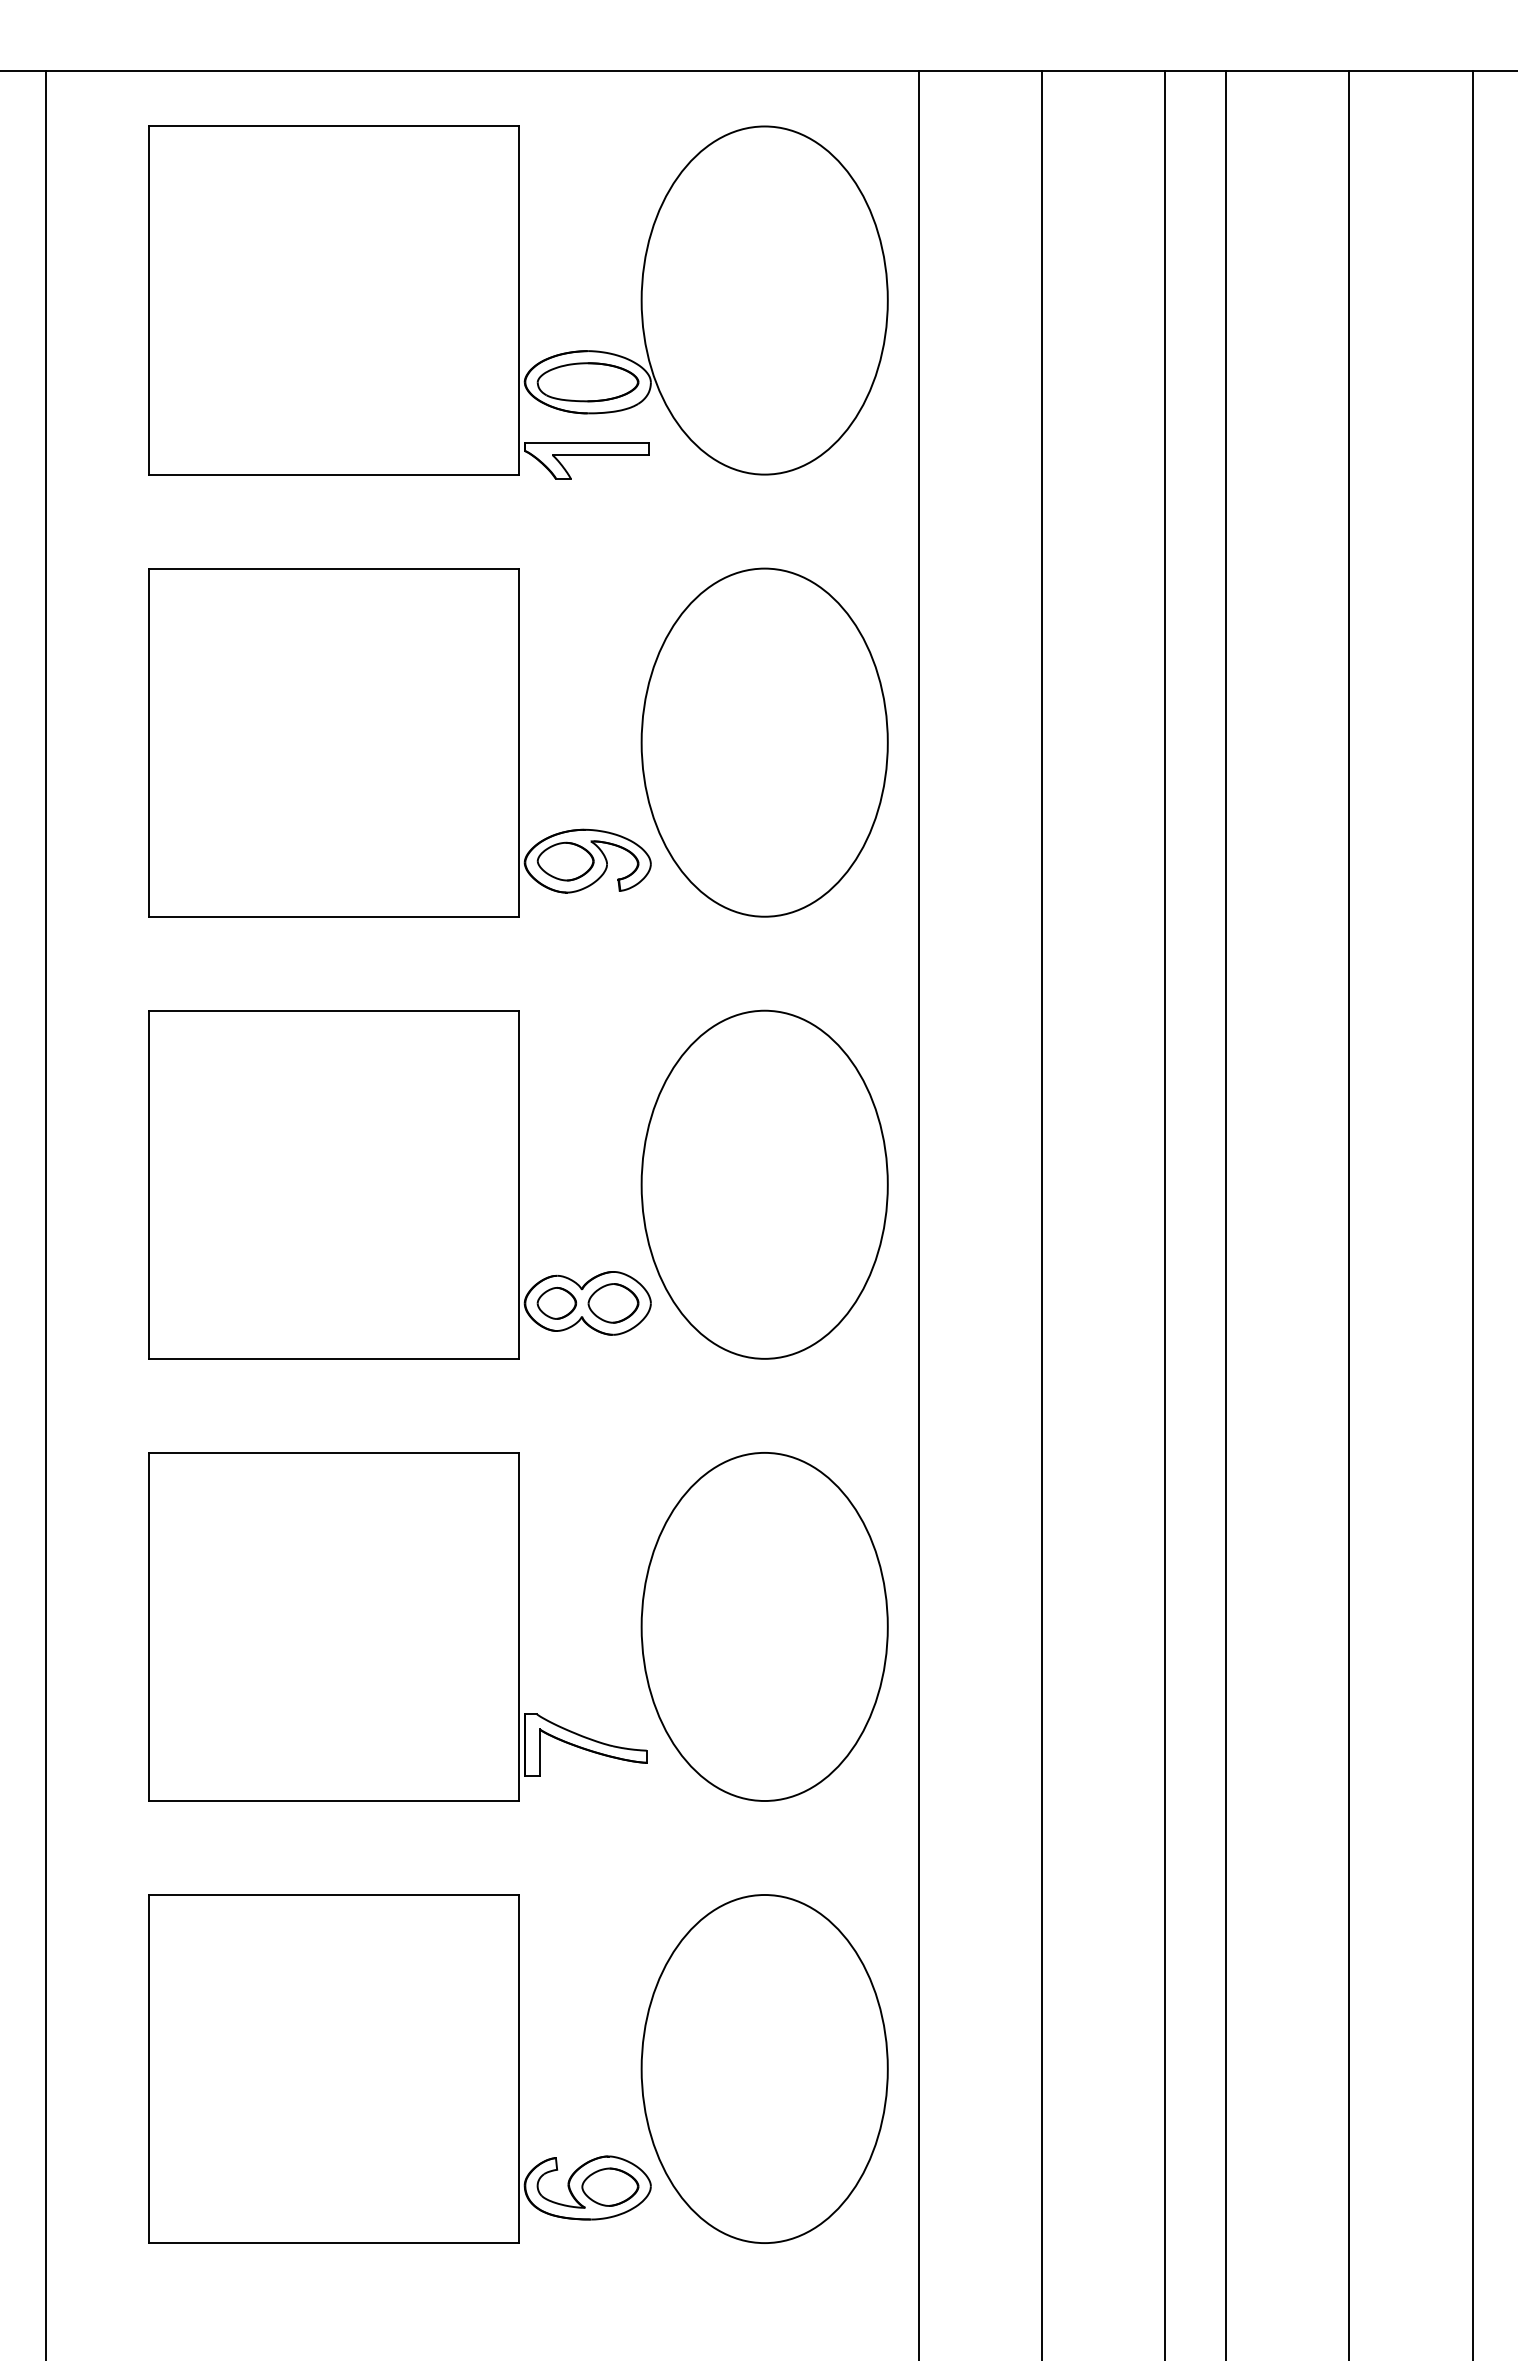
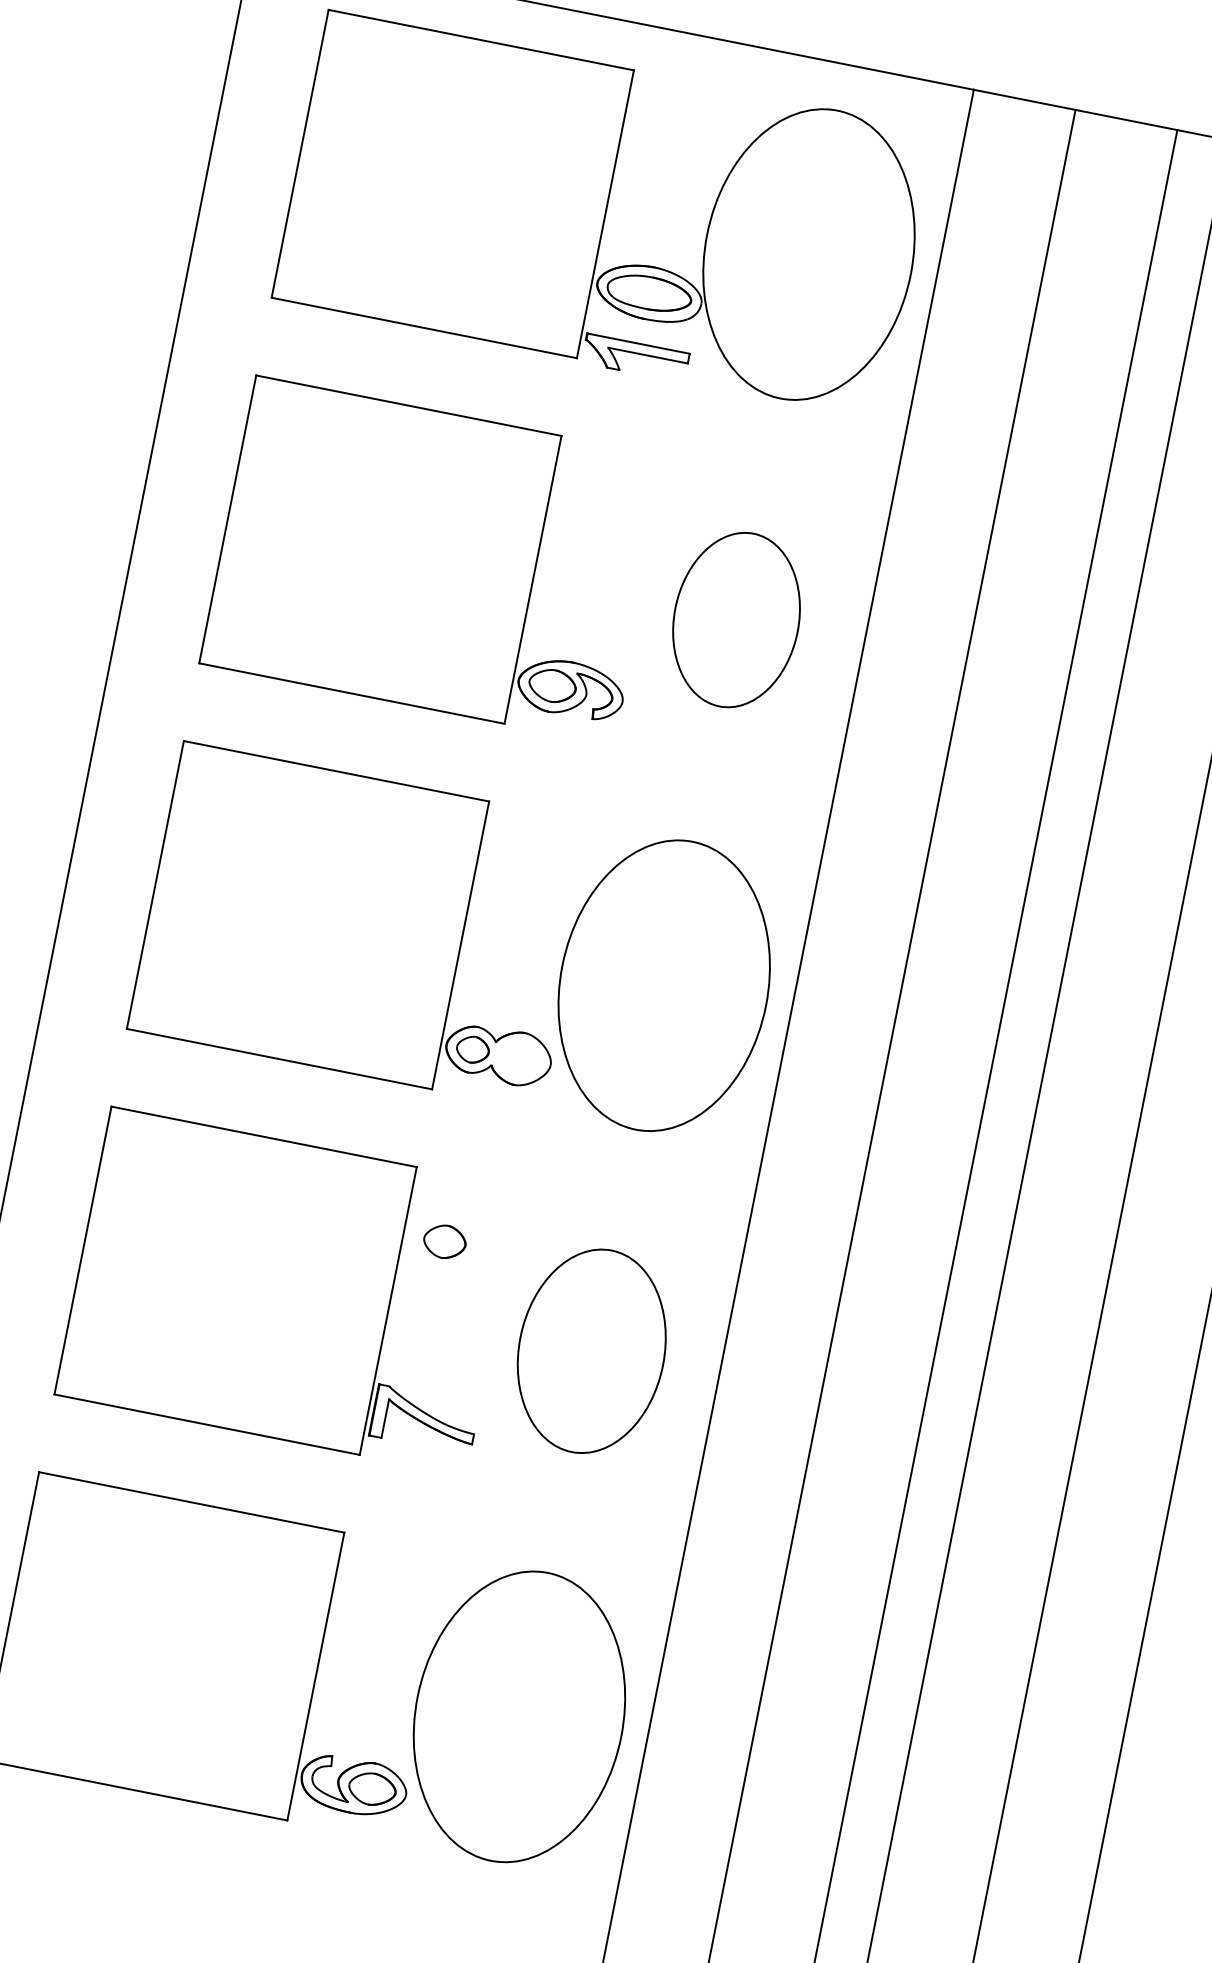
part: (764, 742) -> (736, 619), size x0.6
part: (613, 1303) -> (444, 1241), moved
part: (764, 1626) -> (591, 1350), size x0.7

